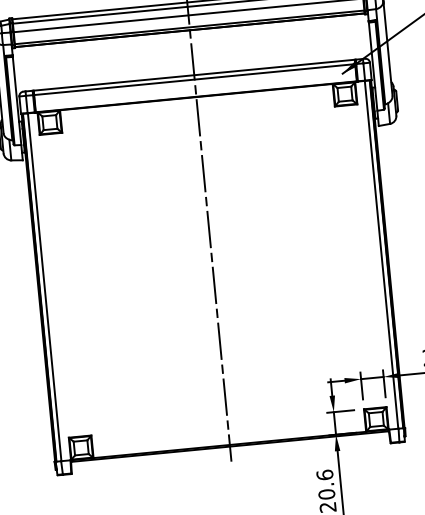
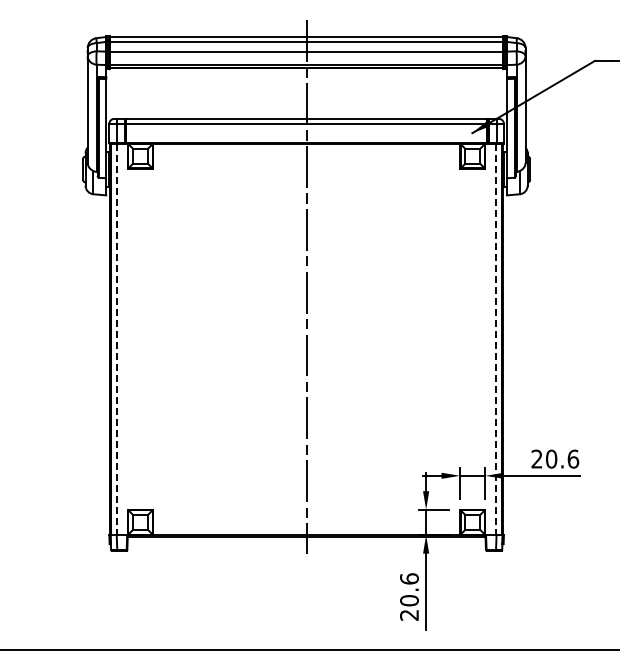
line: (381, 254) -> (496, 339), solid -> dashed
line: (45, 287) -> (117, 339), solid -> dashed

